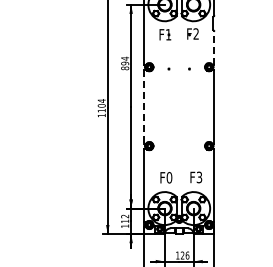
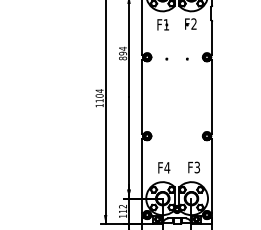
line: (214, 47) -> (212, 37), dashed -> solid
line: (144, 106) -> (142, 96), dashed -> solid
text: (169, 177) -> (167, 167), F0 -> F4

